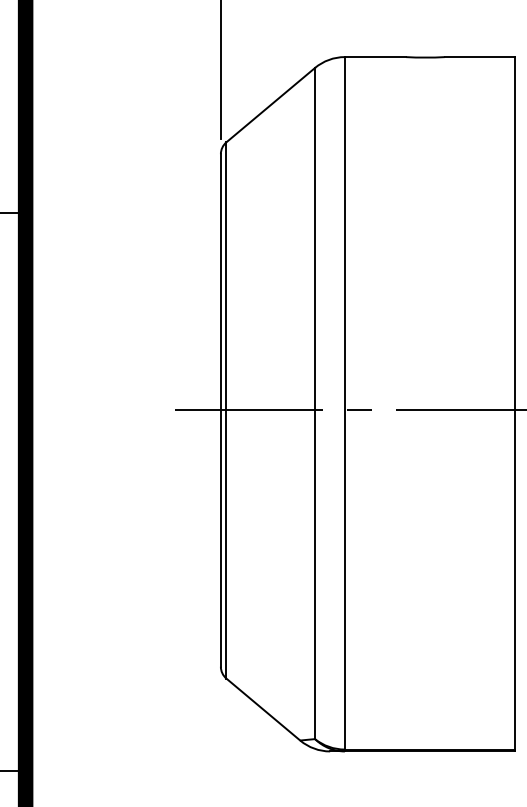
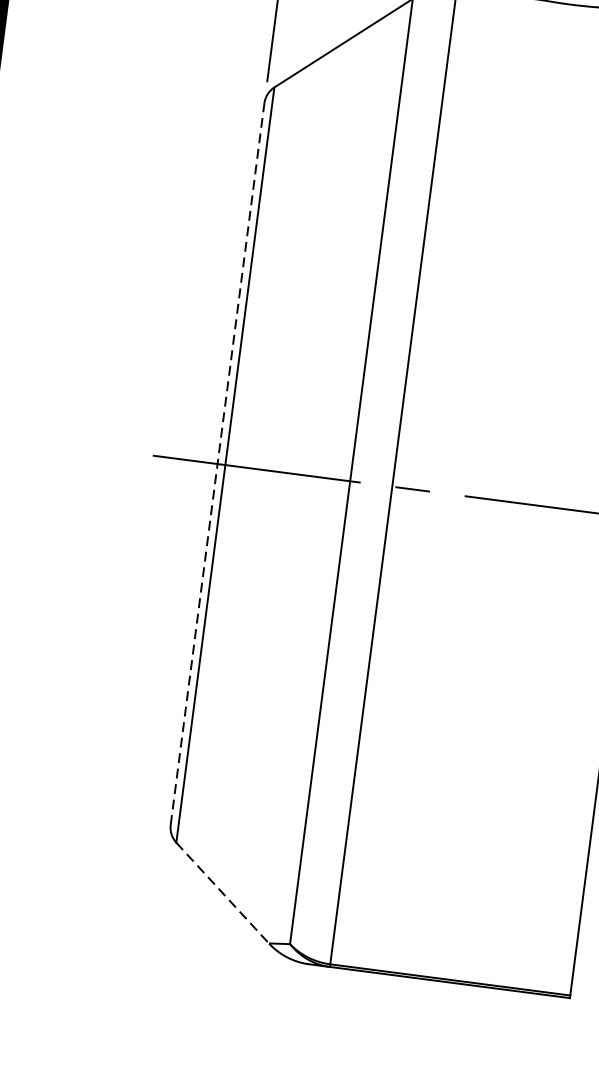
line: (220, 409) -> (217, 462), solid -> dashed
line: (263, 709) -> (222, 893), solid -> dashed

